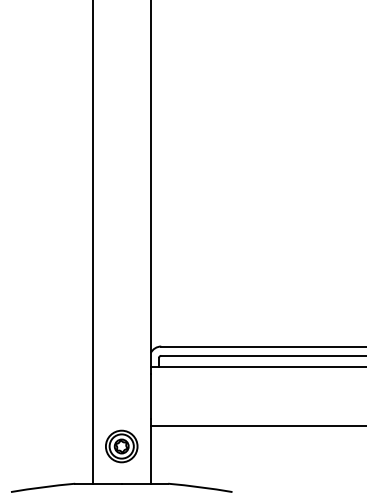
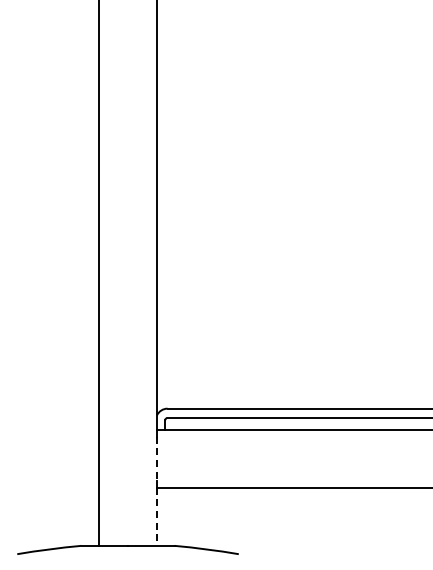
line: (151, 397) -> (157, 459), solid -> dashed
part: (121, 446) -> (127, 508), removed
line: (151, 455) -> (157, 517), solid -> dashed

